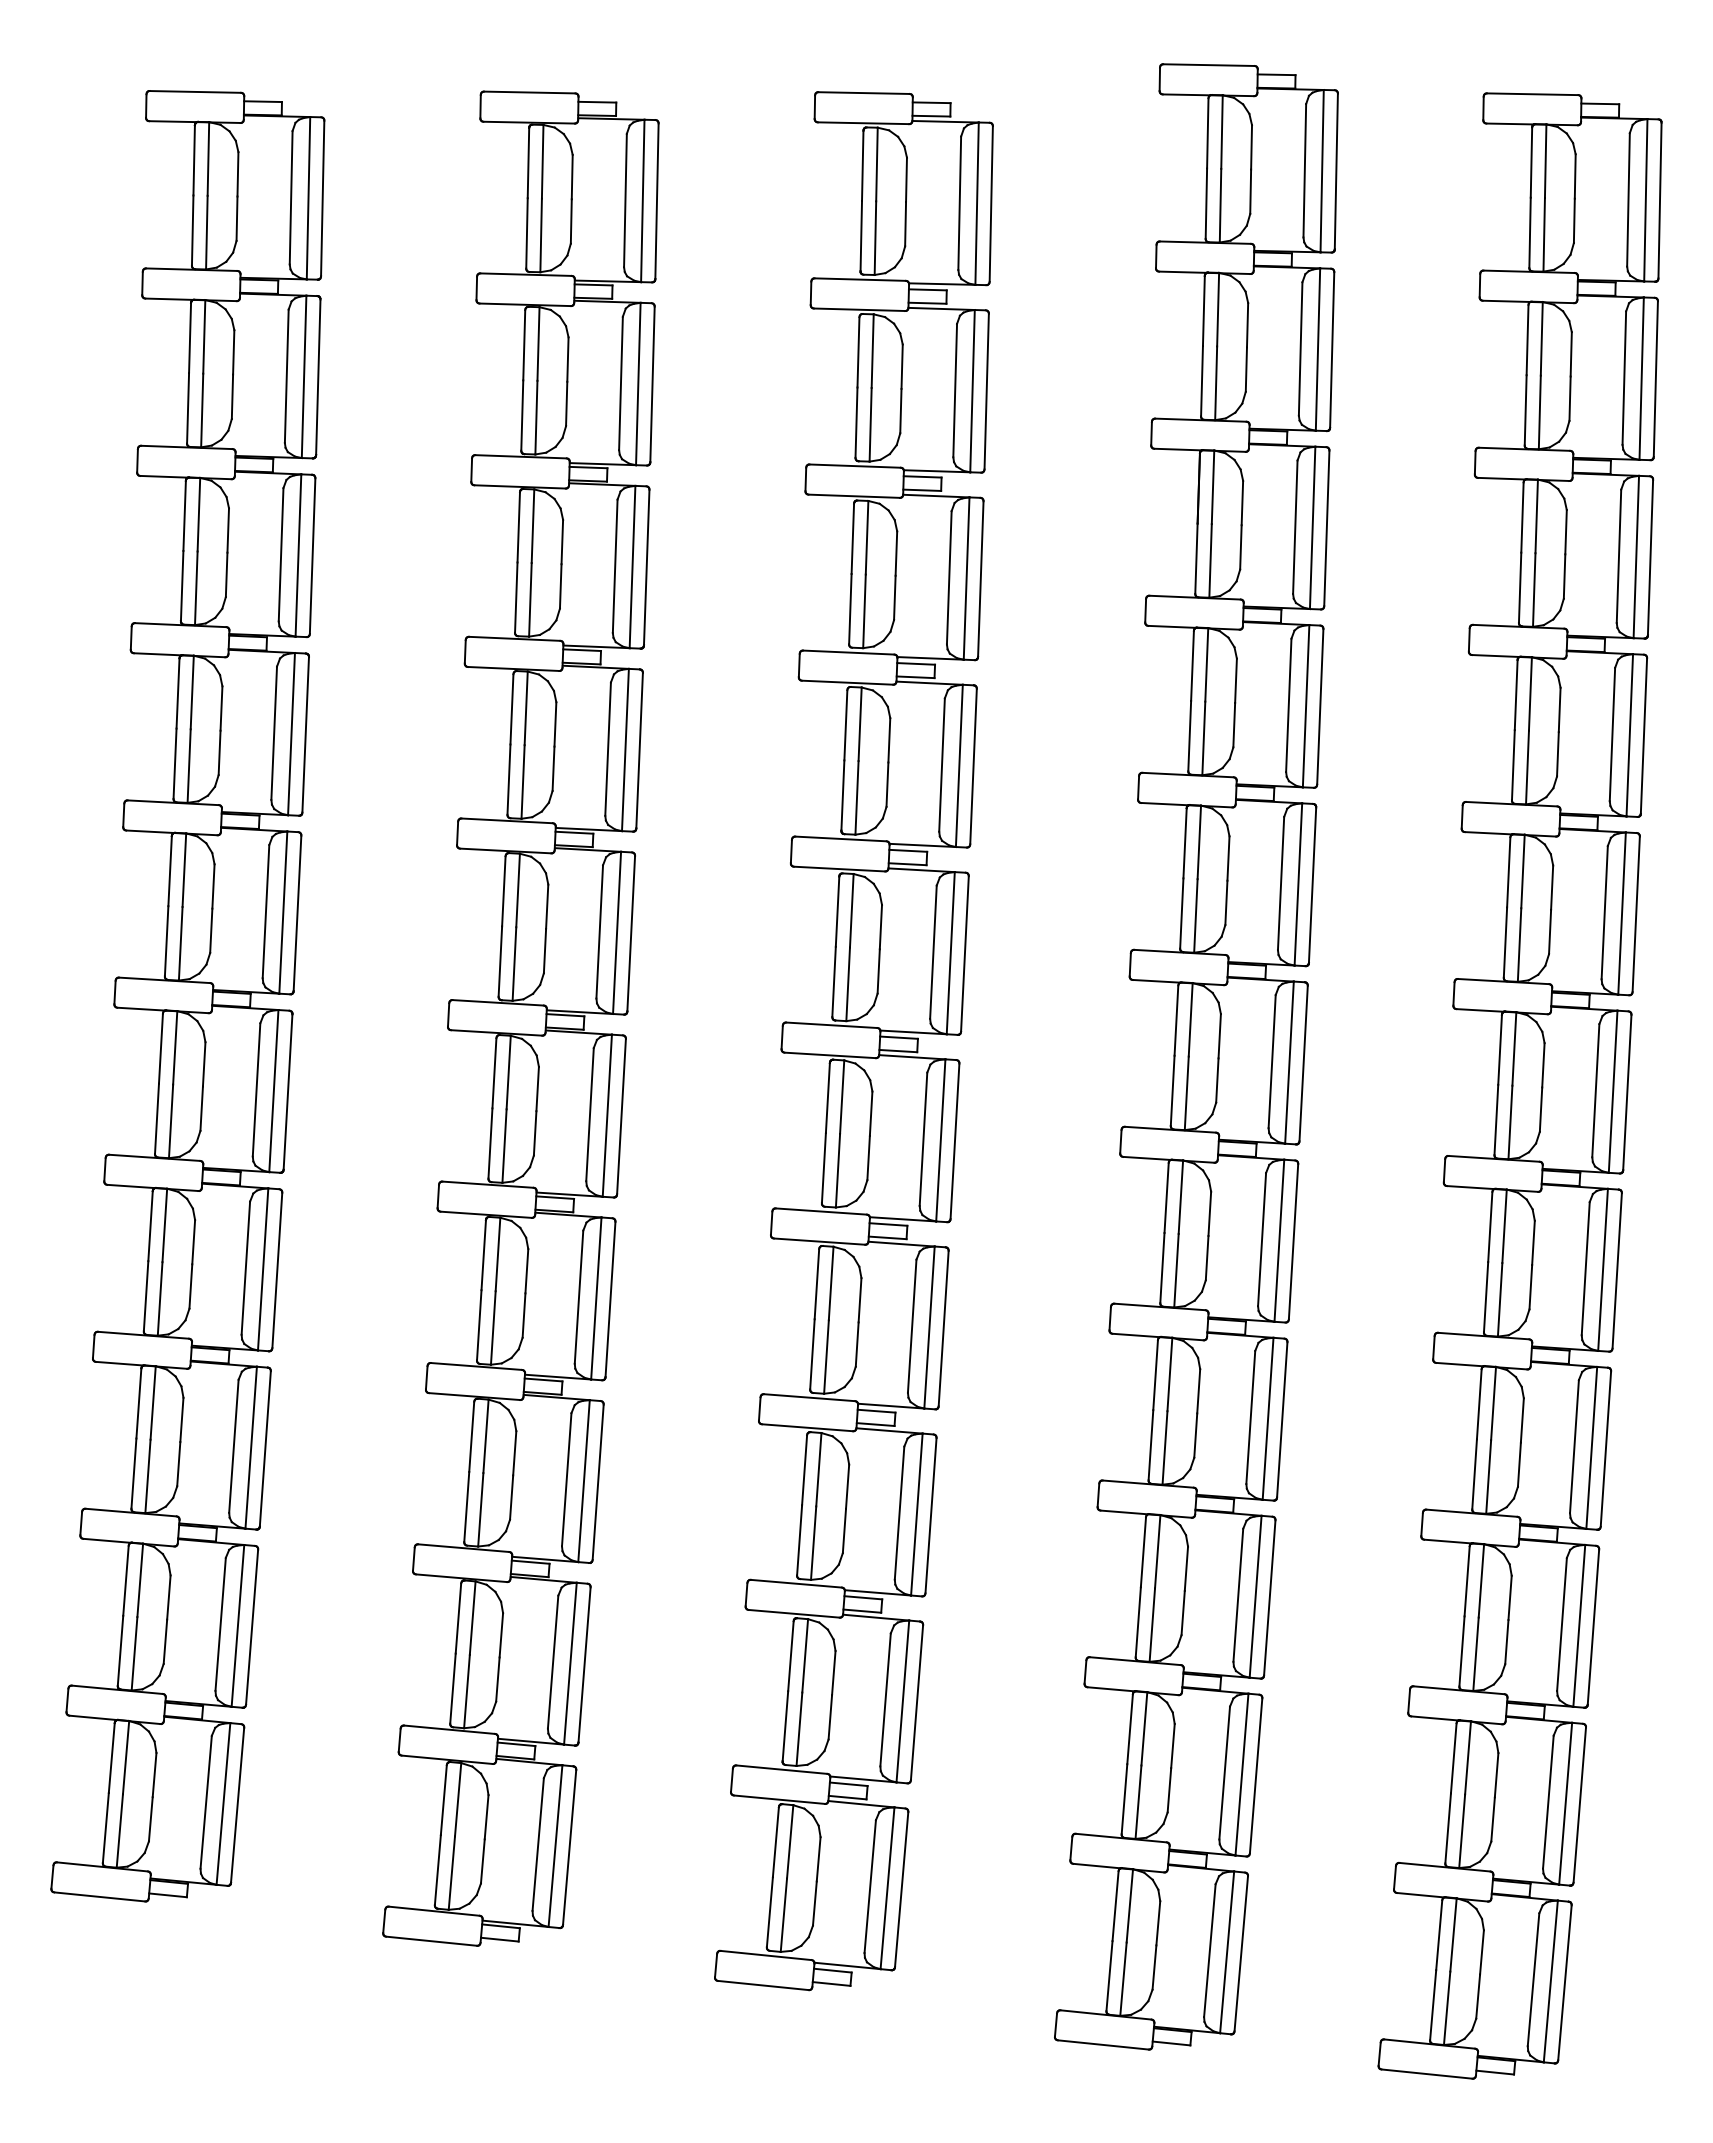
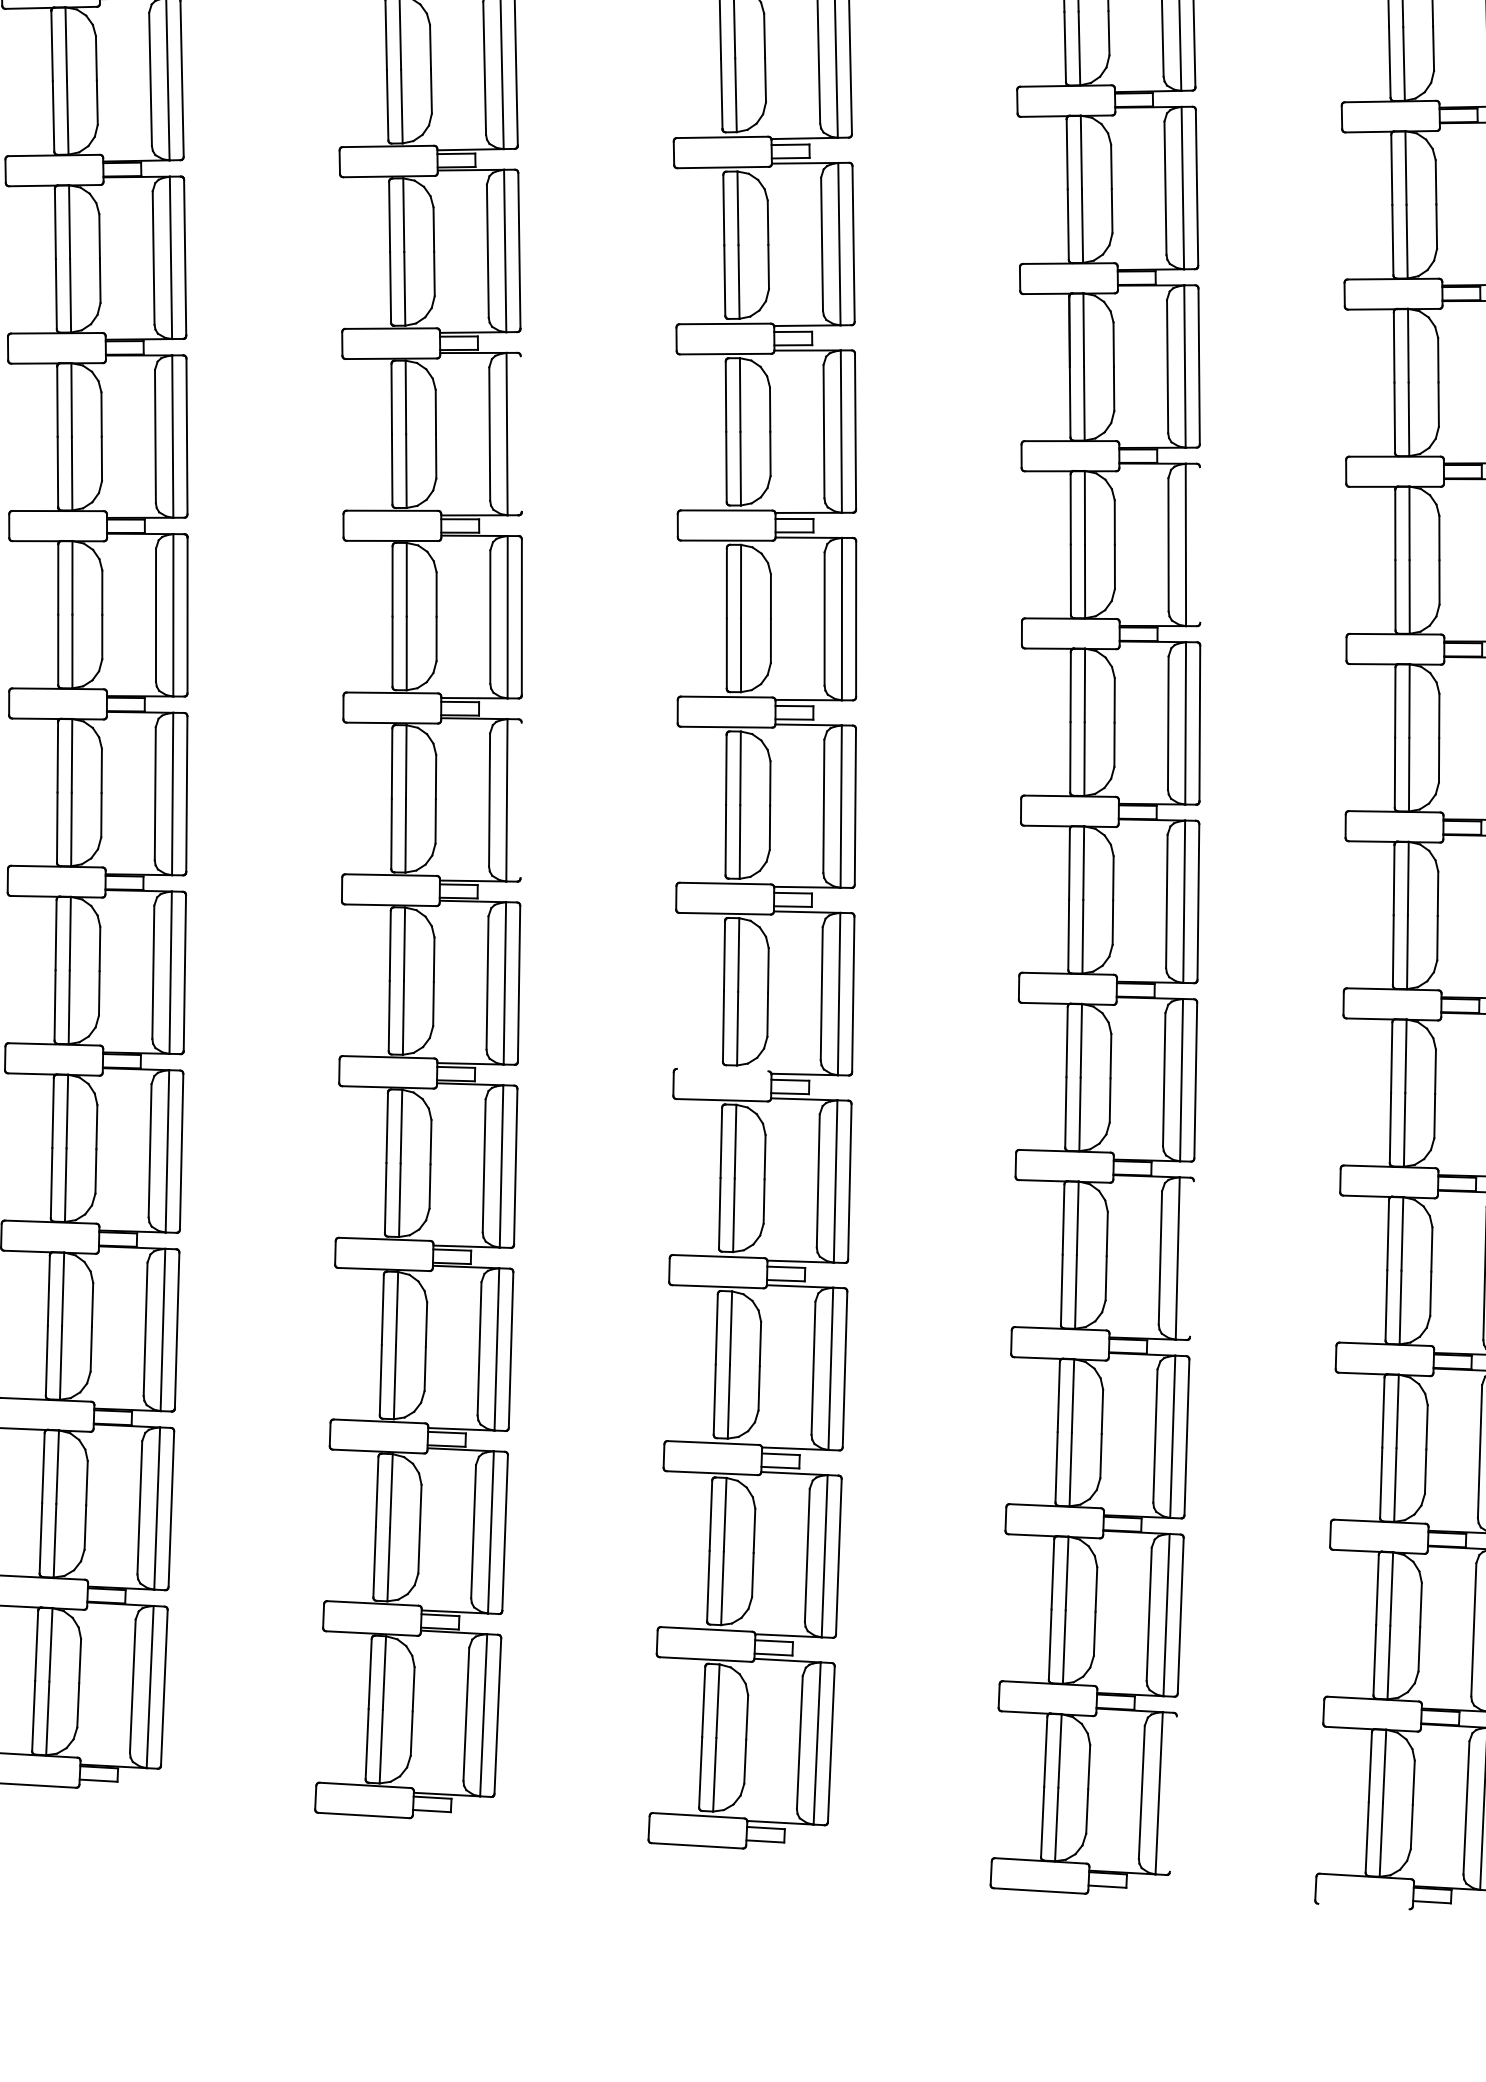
line: (646, 567) -> (521, 433), removed
line: (1320, 706) -> (1200, 544), removed
line: (631, 933) -> (521, 800), removed
line: (820, 1211) -> (721, 1070), removed
line: (1282, 1419) -> (1192, 1258), removed
line: (1241, 1953) -> (1173, 1793), removed
line: (1426, 2073) -> (1363, 1905), removed

